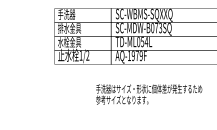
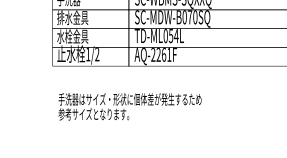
text: (160, 27) -> (195, 16), SC-MDW-B073SQ -> SC-MDW-B070SQ
text: (134, 55) -> (160, 54), AQ-1979F -> AQ-2261F
text: (149, 94) -> (130, 106), moved

